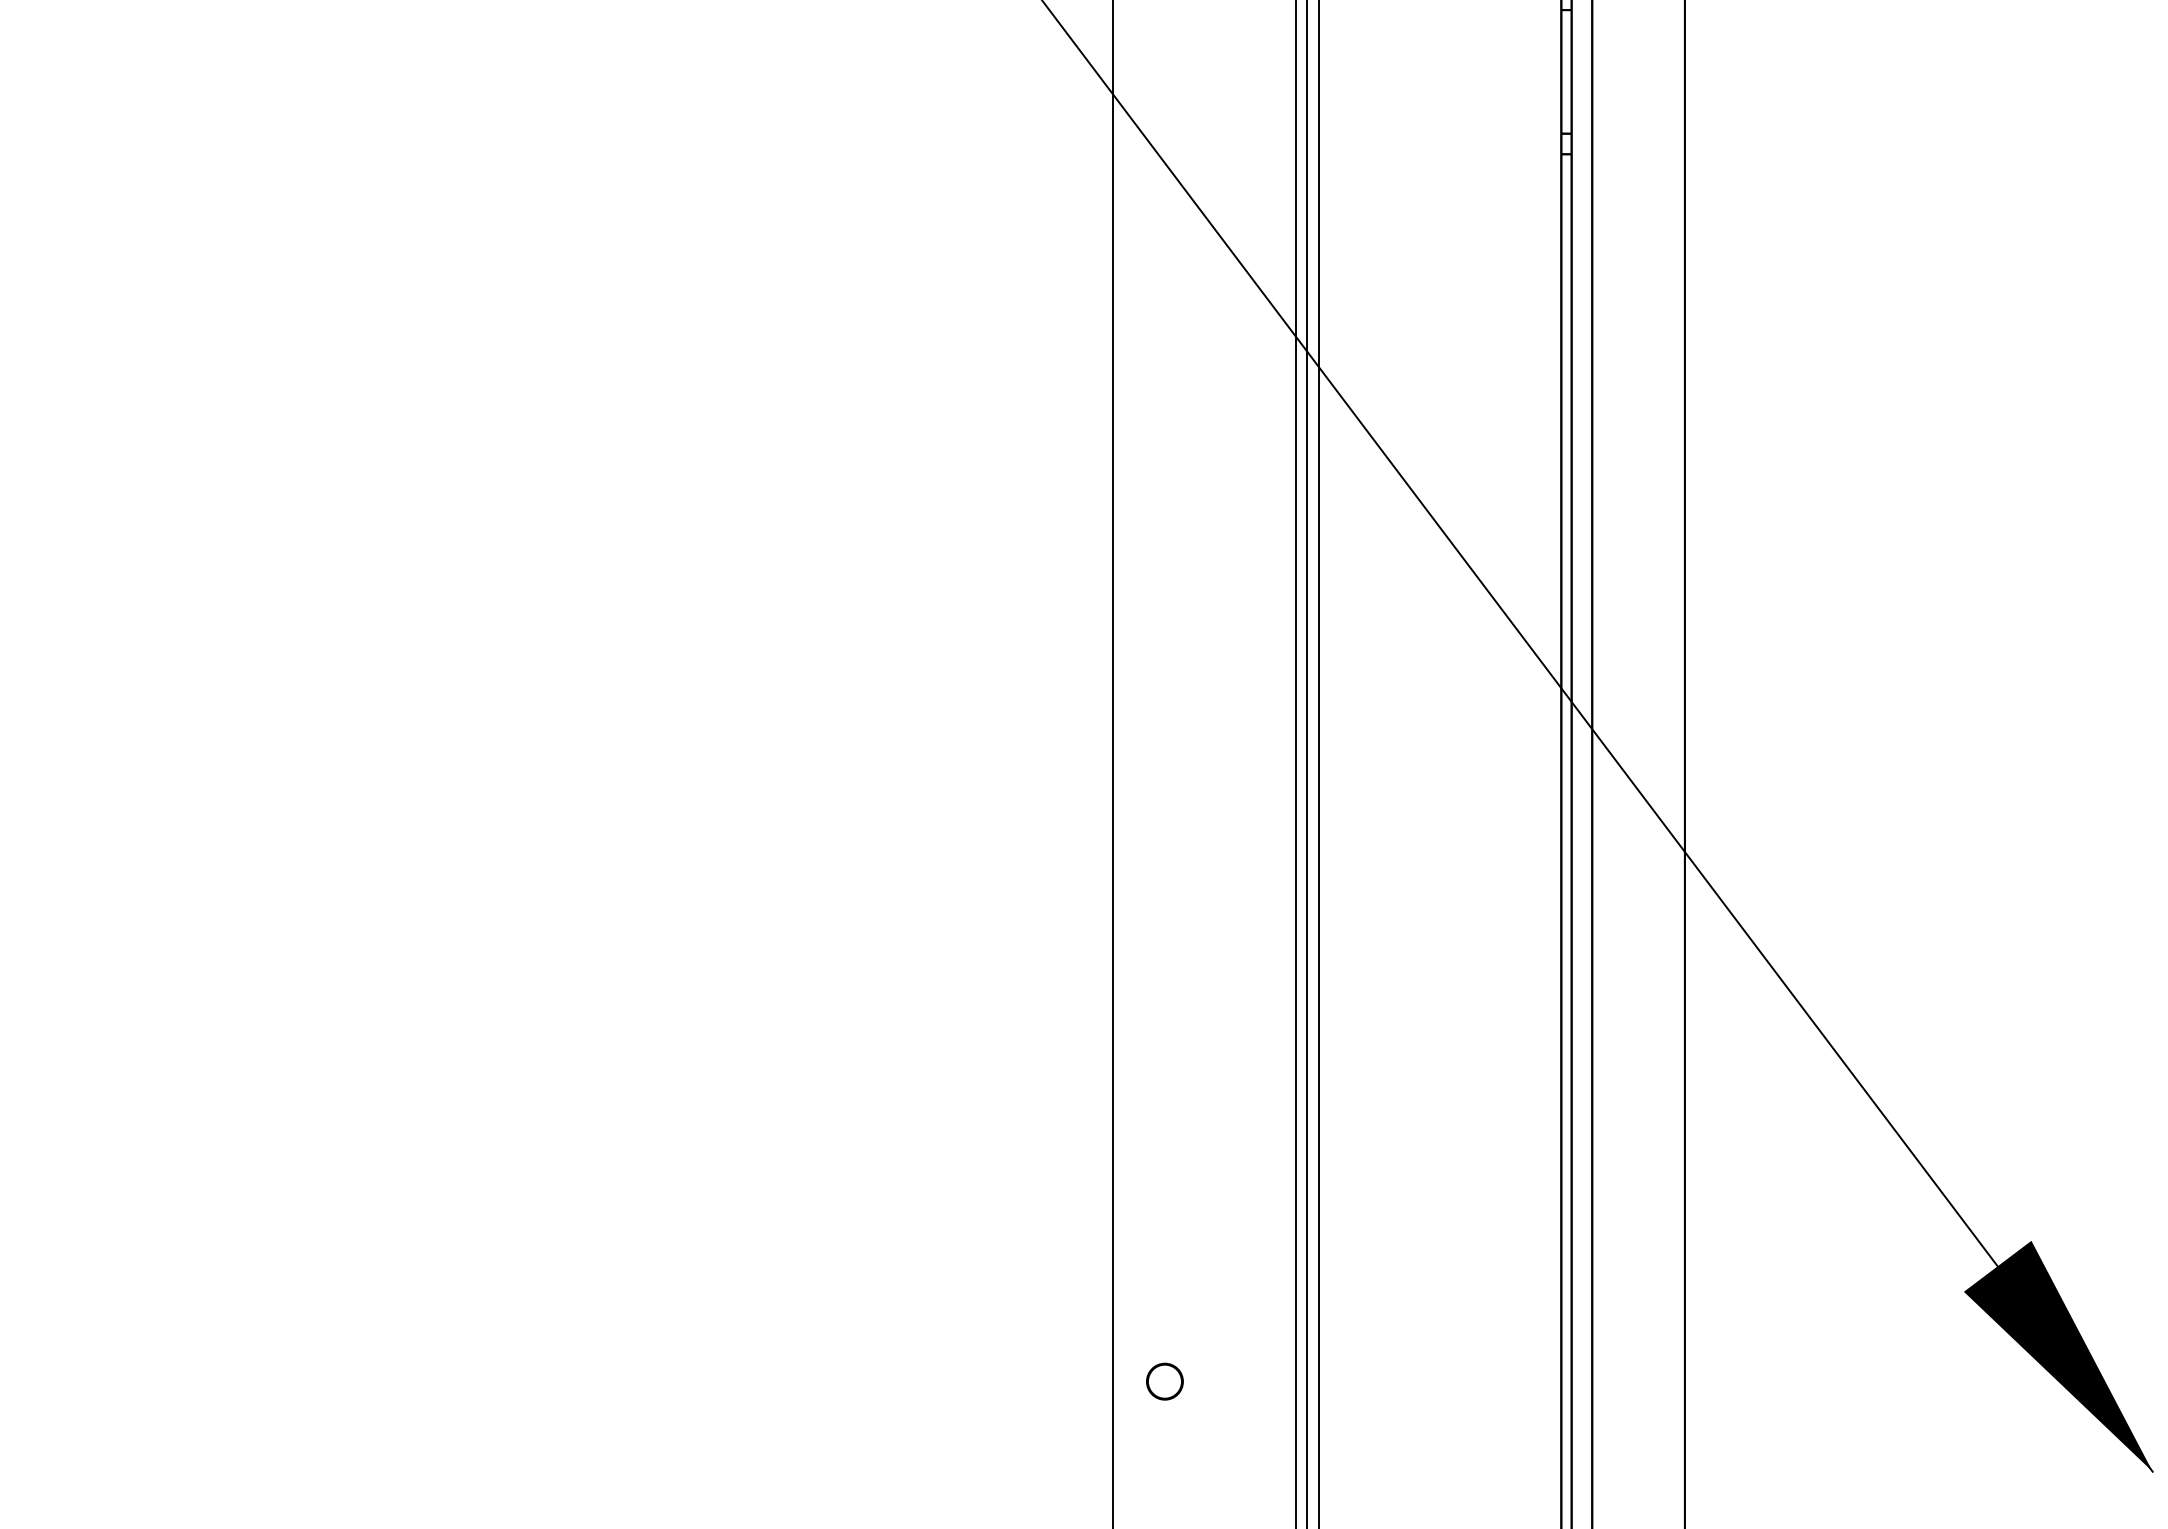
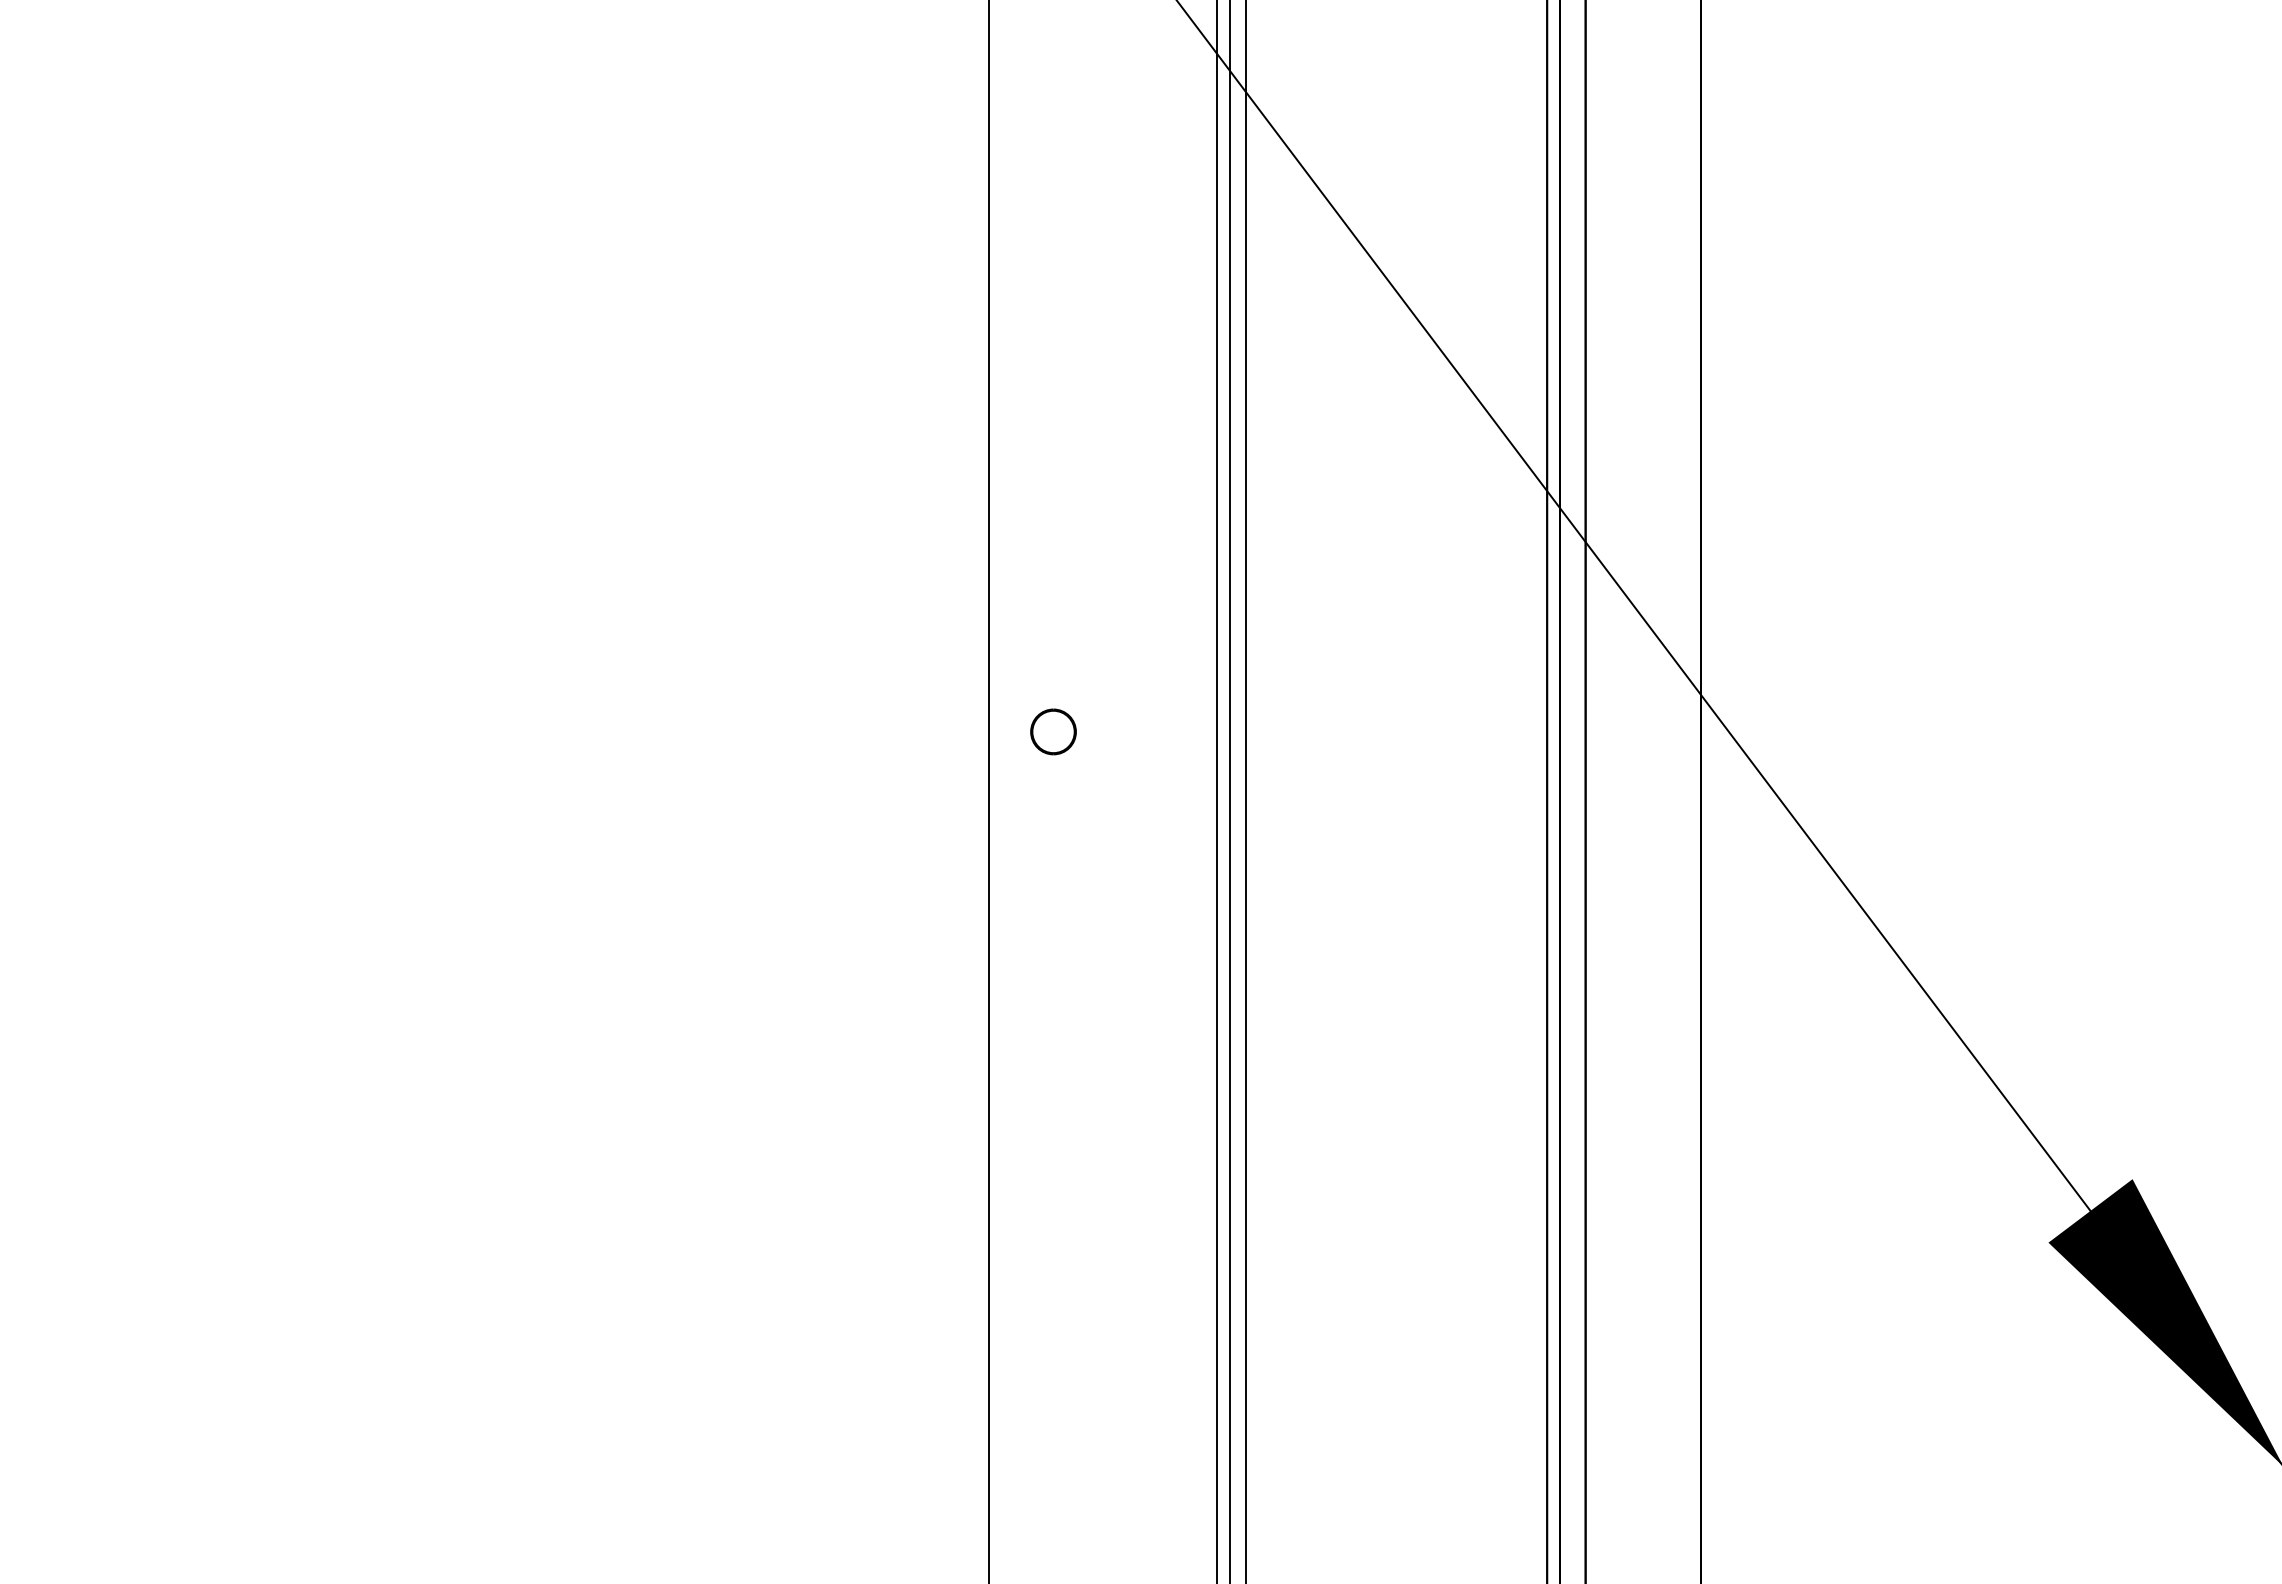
part: (1164, 1381) -> (1052, 731), moved

